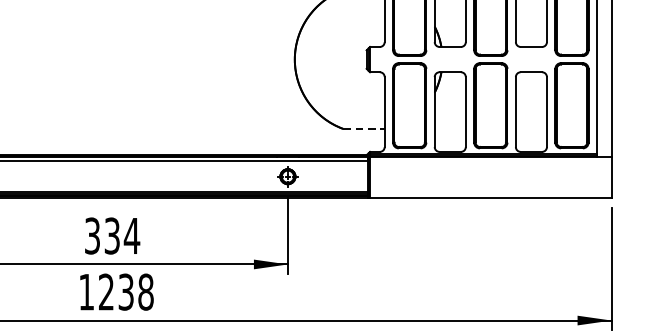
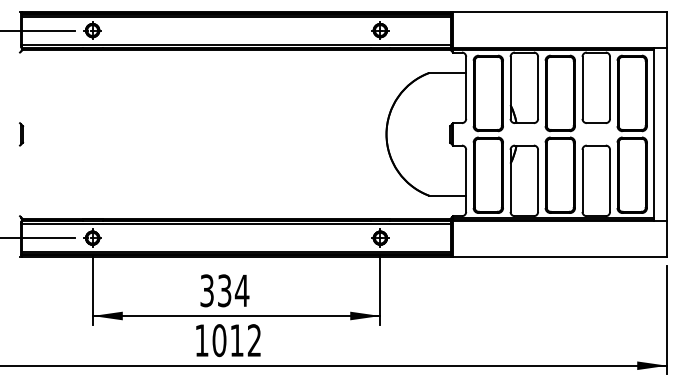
line: (364, 128) -> (448, 195), dashed -> solid
text: (125, 292) -> (236, 340), 1238 -> 1012

